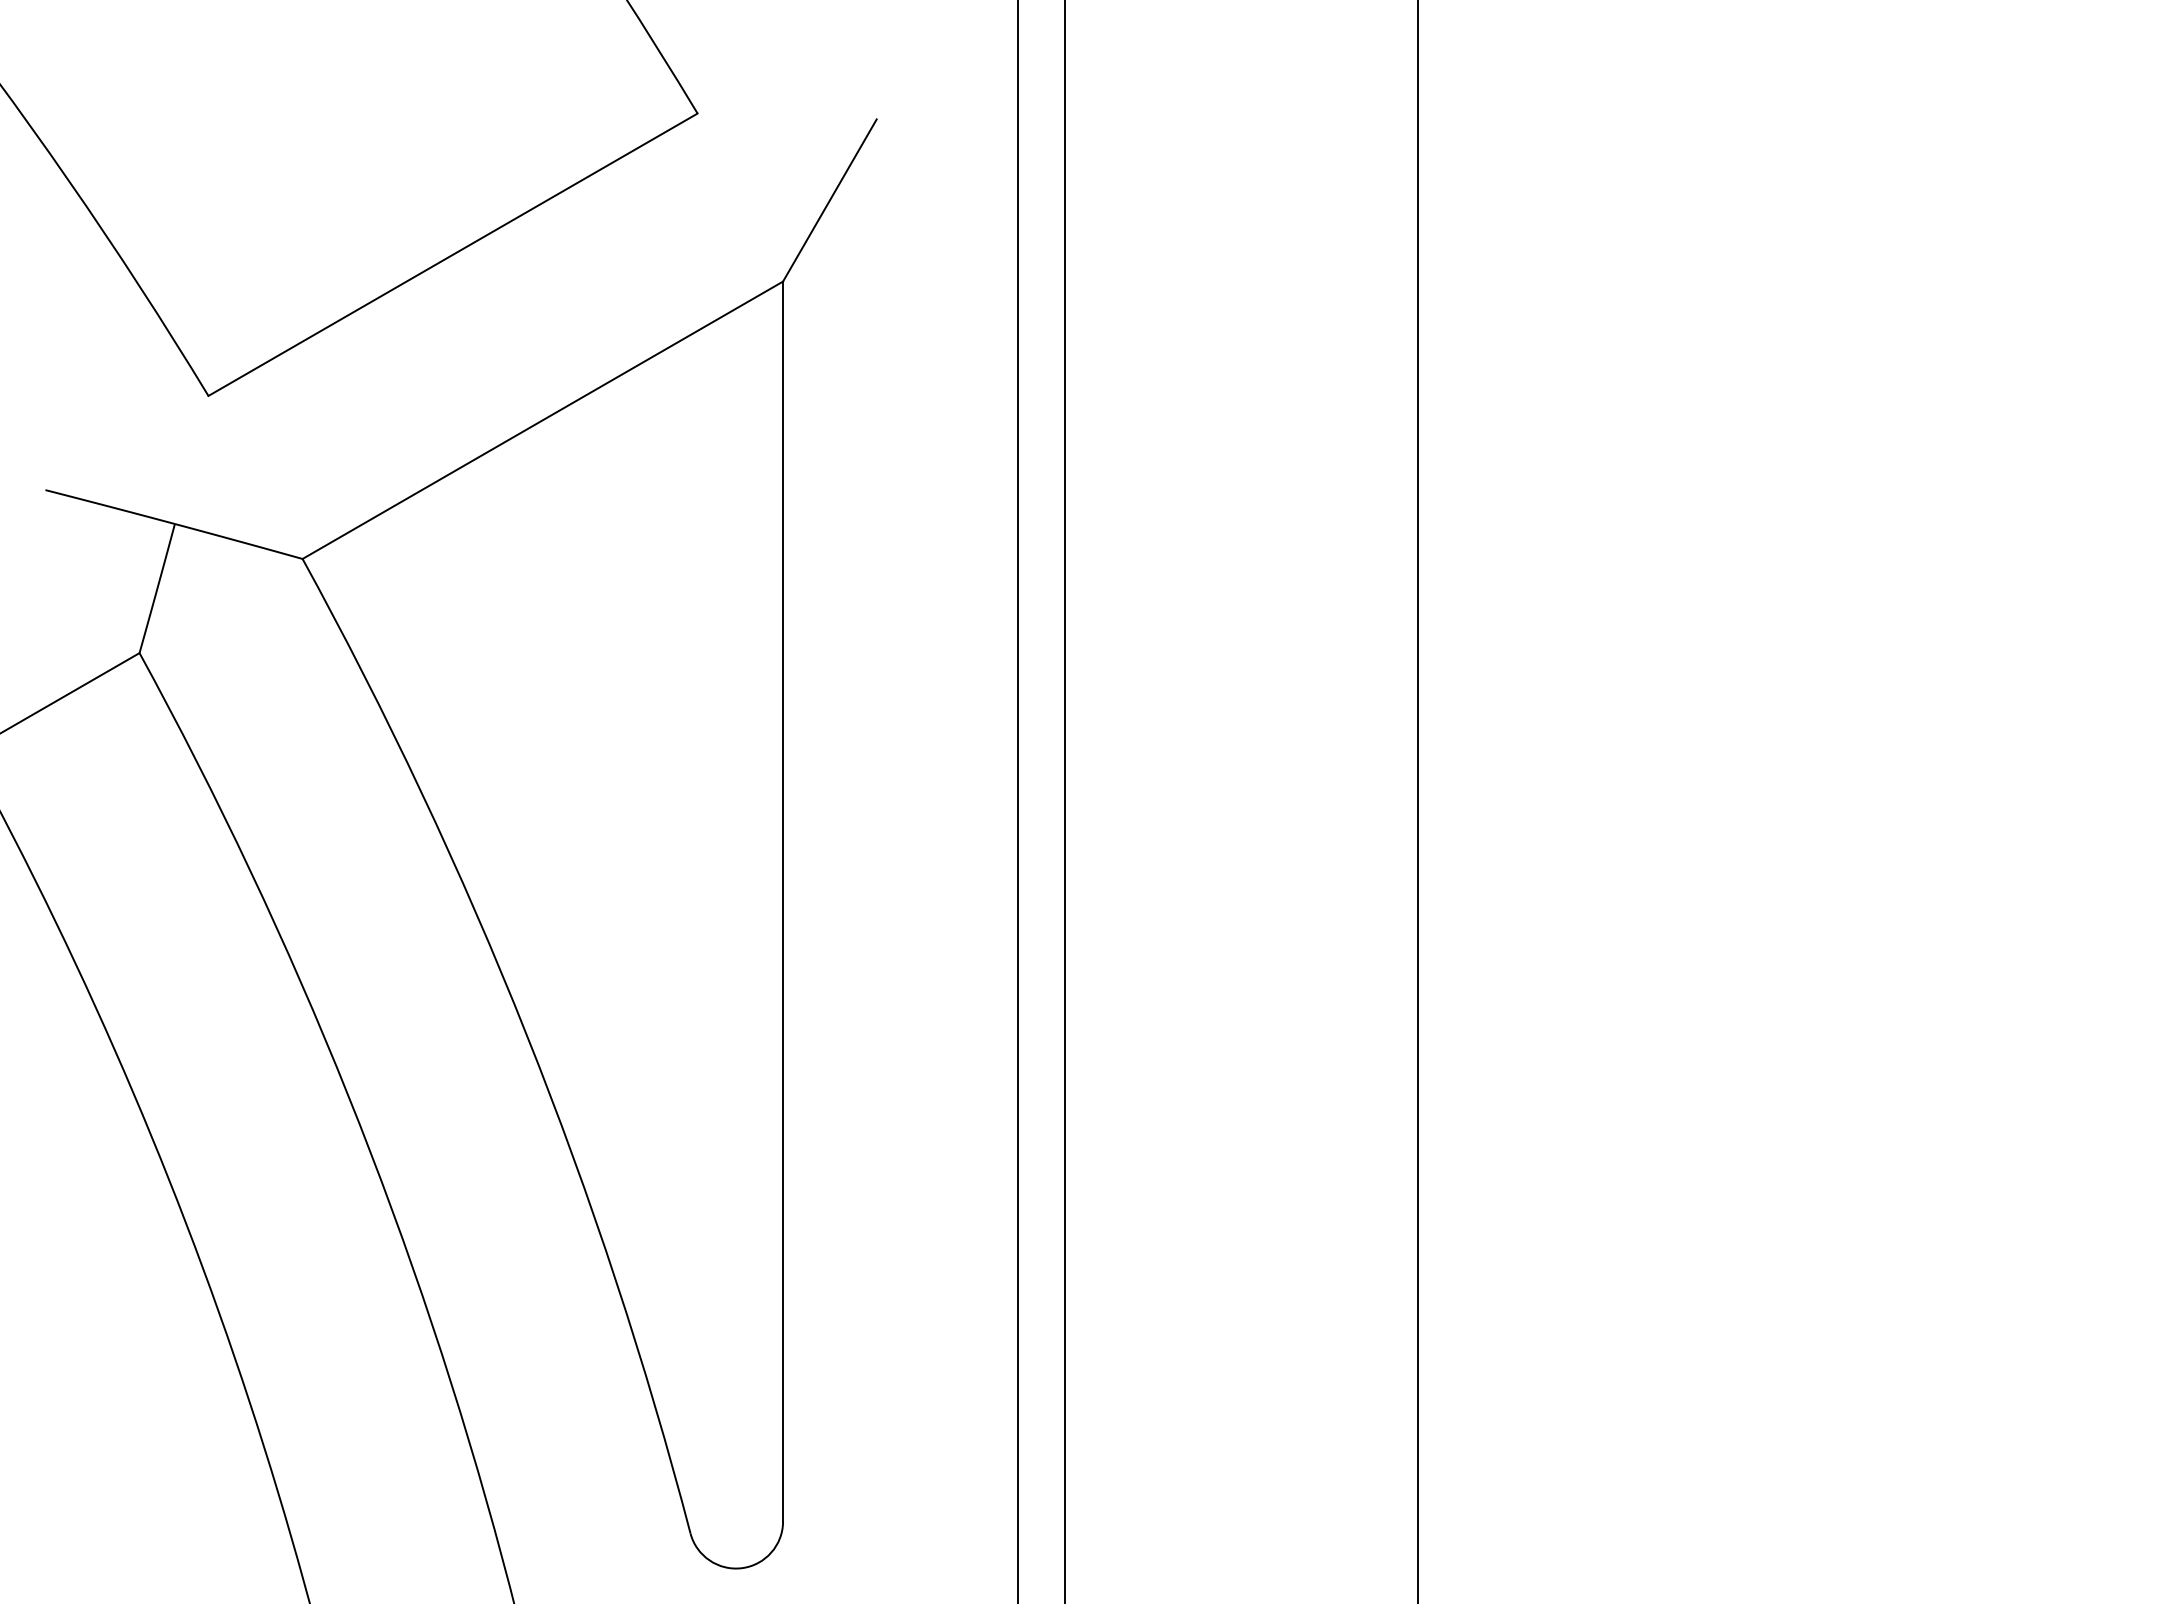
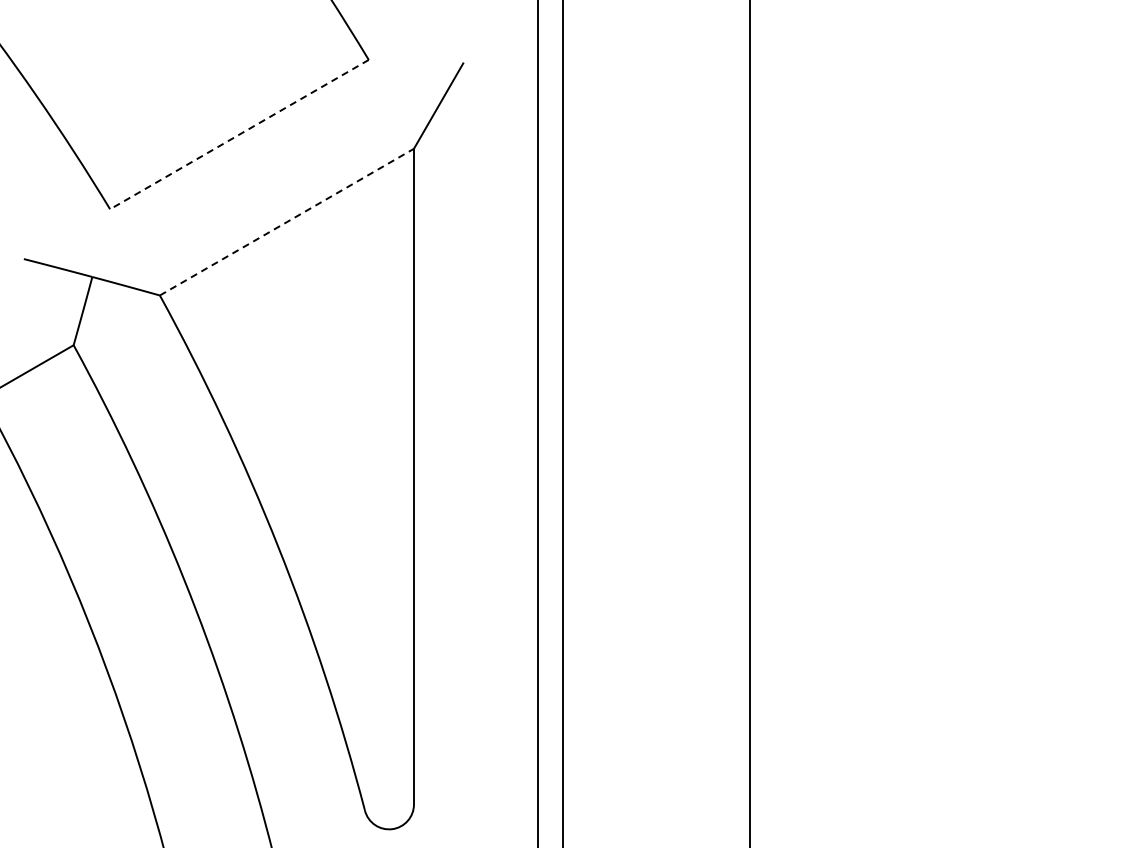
line: (453, 254) -> (239, 134), solid -> dashed
line: (542, 420) -> (286, 222), solid -> dashed

